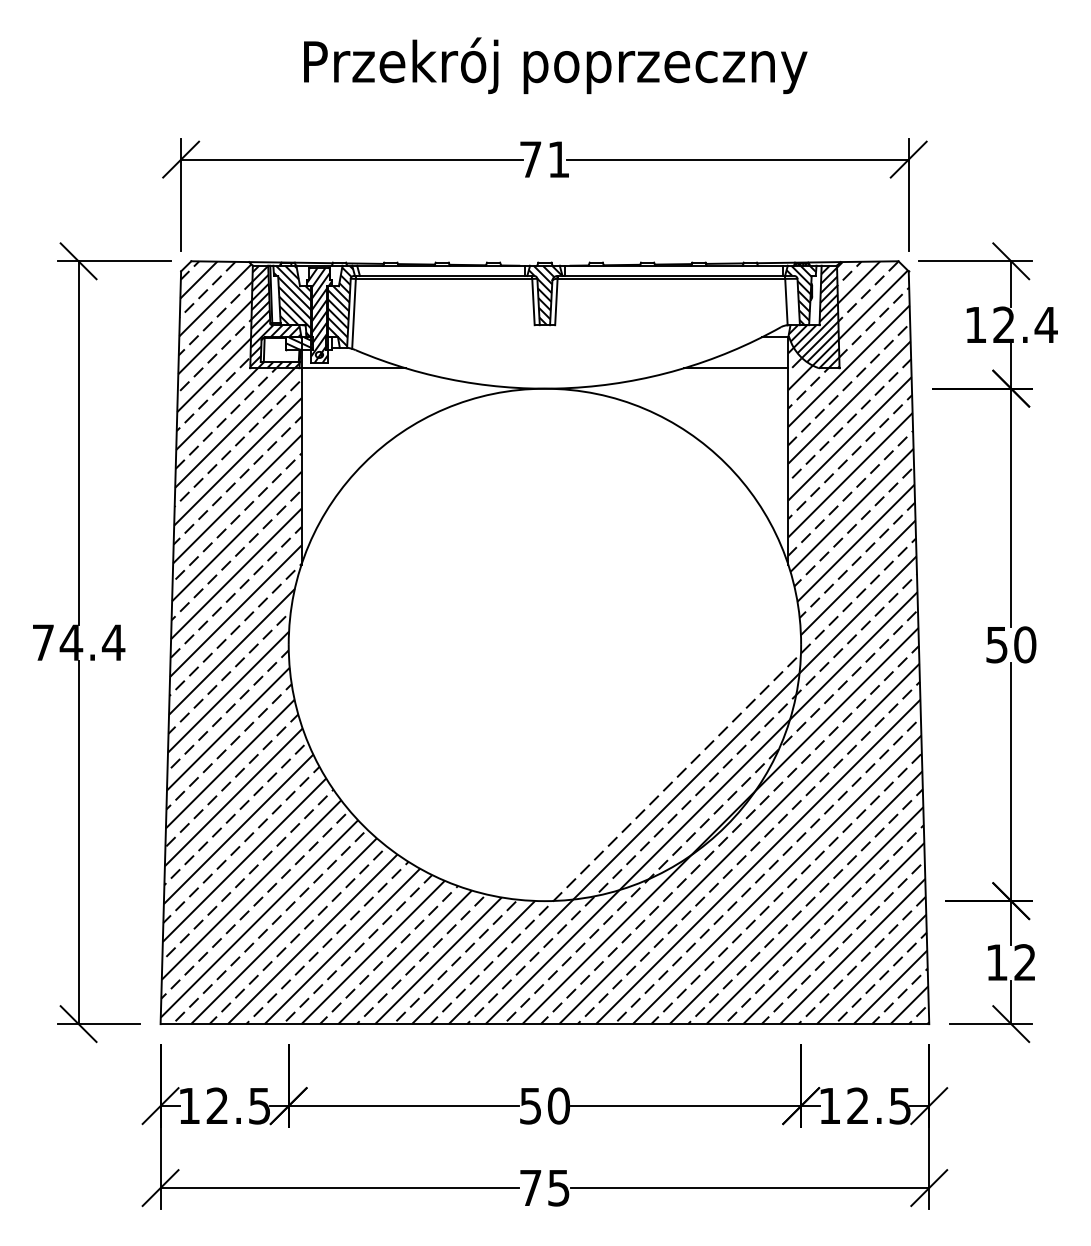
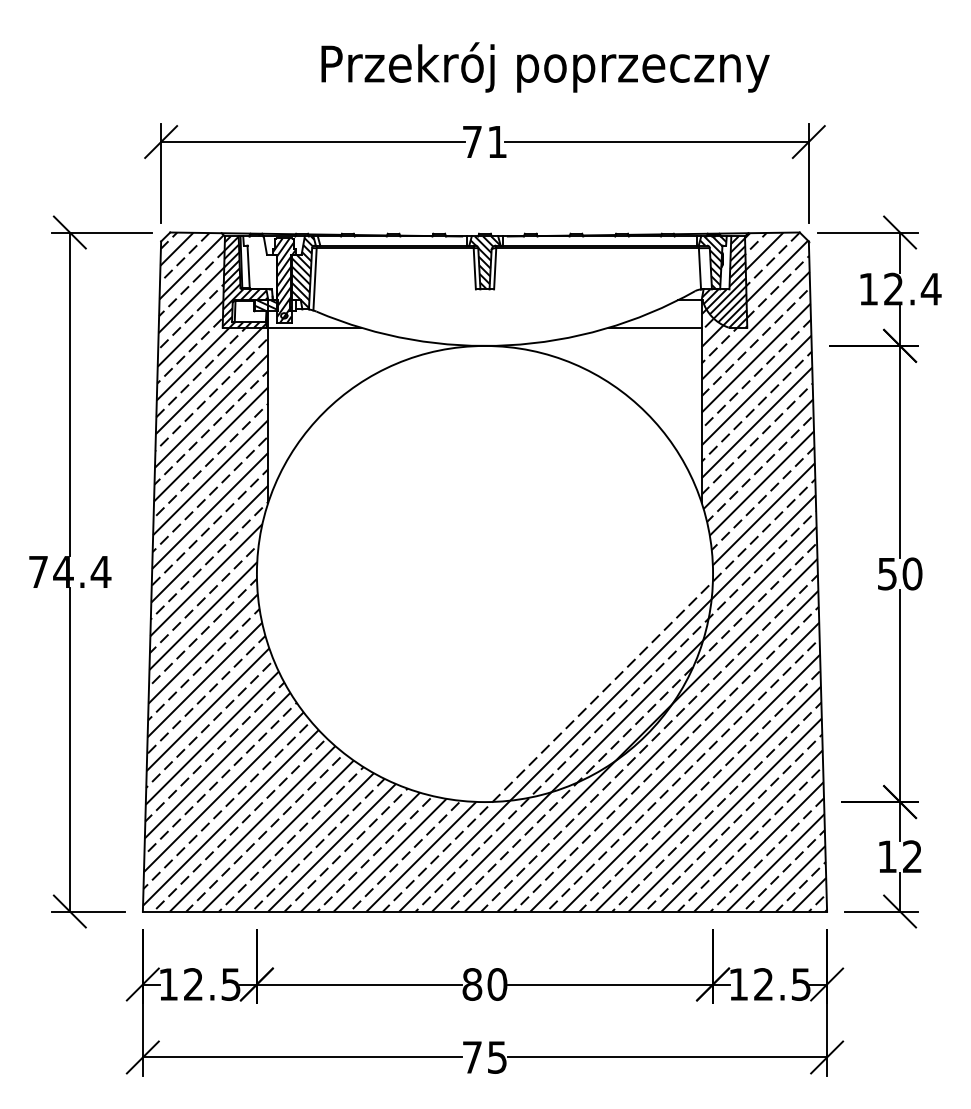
text: (555, 65) -> (545, 67), moved
hatch: (292, 301) -> (260, 268), removed
text: (530, 1106) -> (472, 984), 50 -> 80

